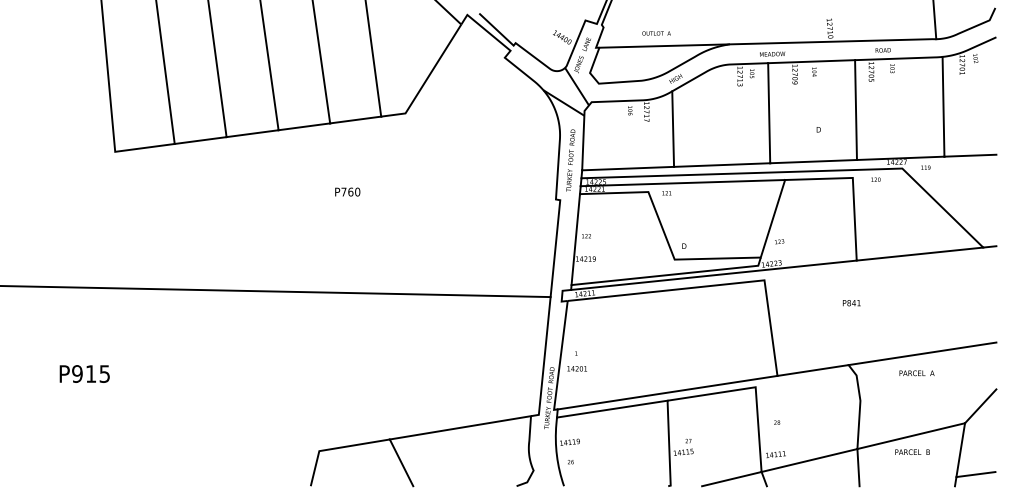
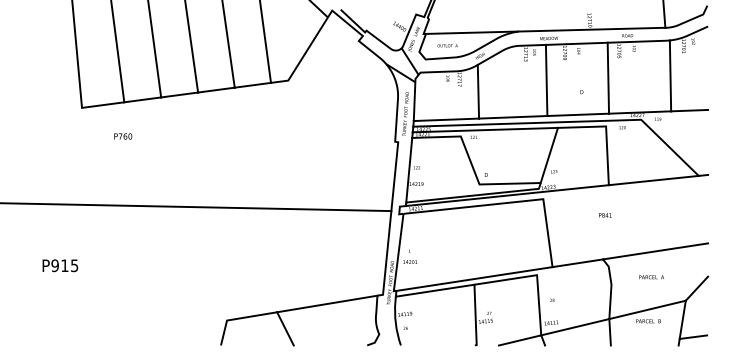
text: (656, 33) -> (447, 45), moved
text: (348, 192) -> (123, 136), moved
text: (916, 373) -> (651, 277), moved

